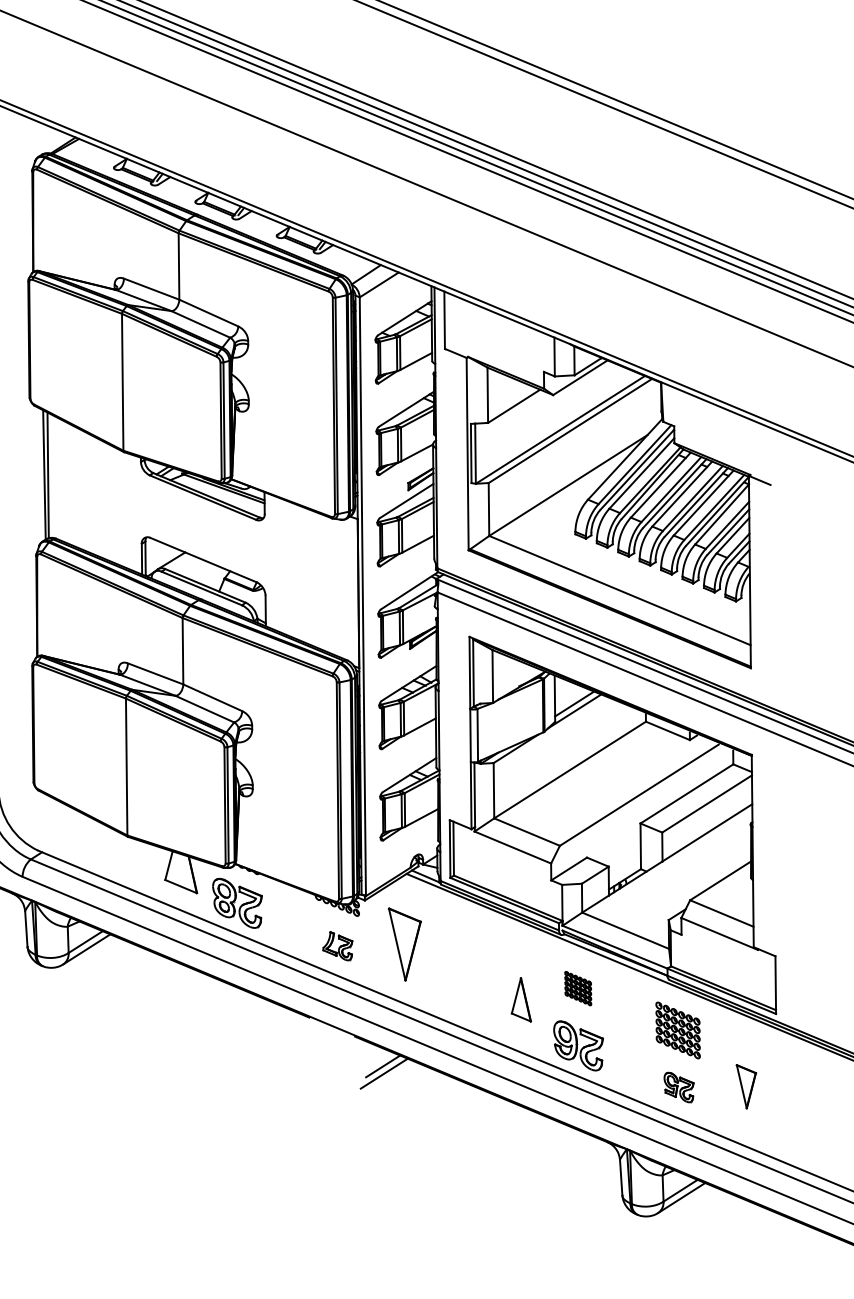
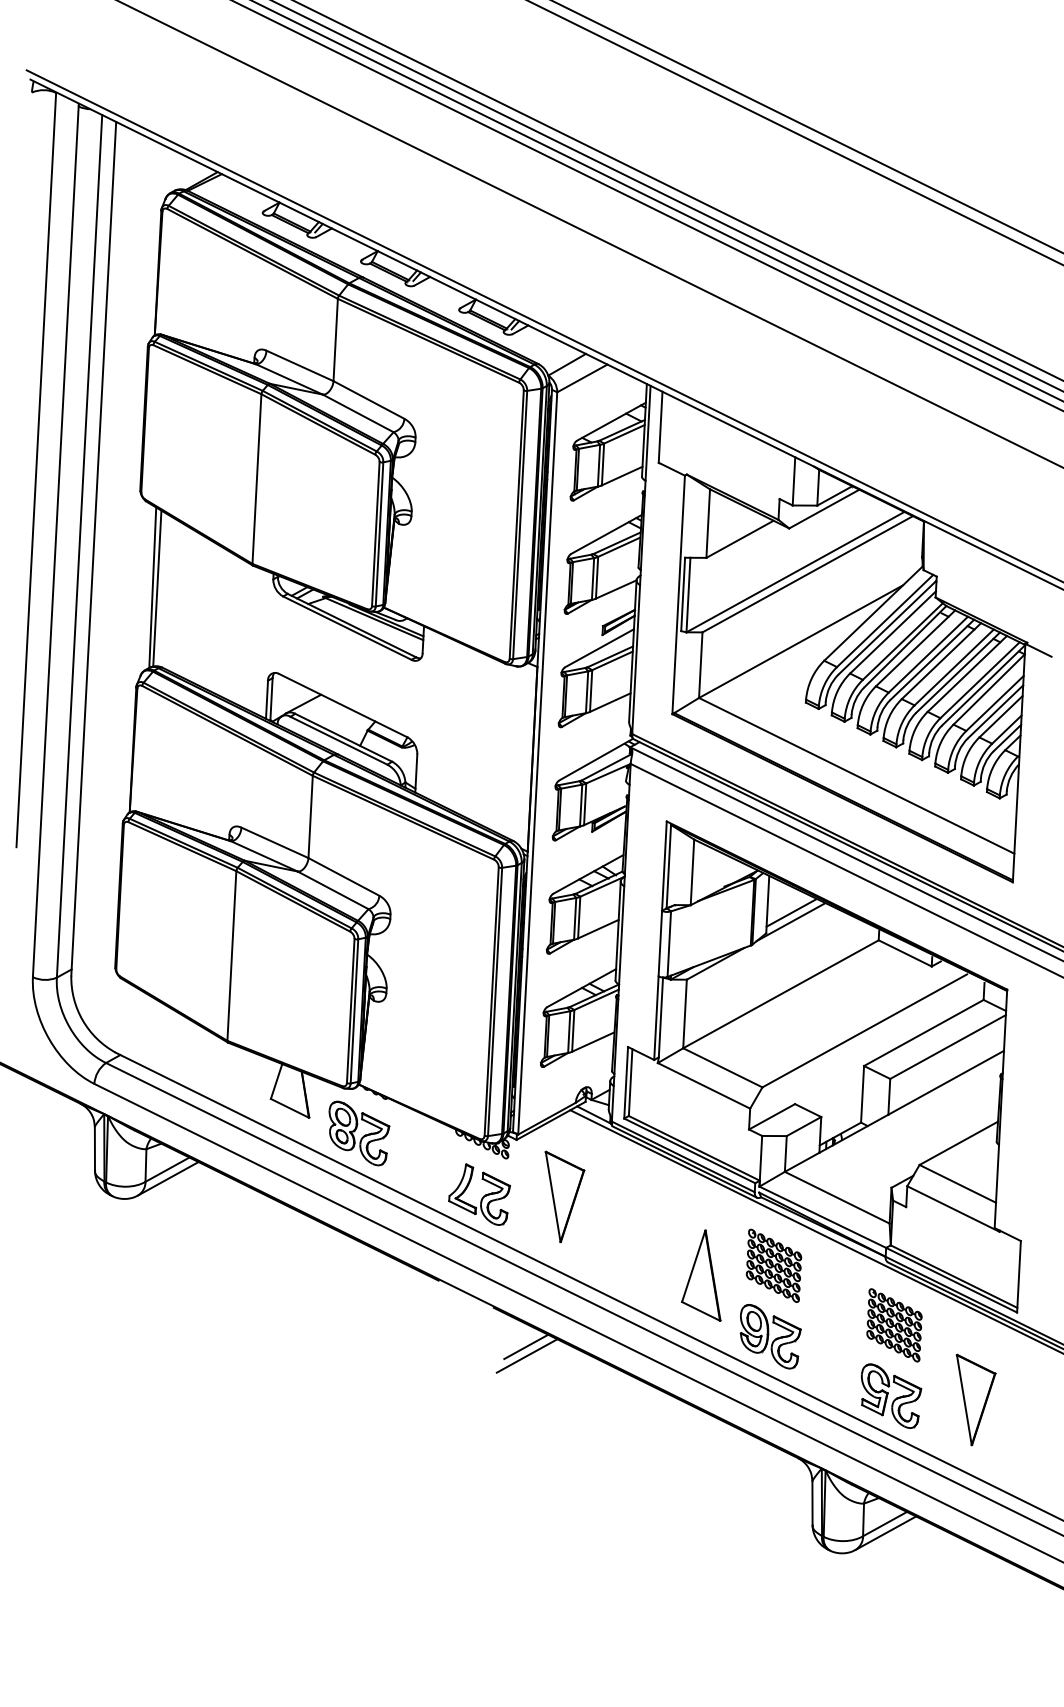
part: (337, 946) -> (479, 1194), size x1.67
part: (577, 988) -> (773, 1265), size x1.67
part: (520, 1000) -> (701, 1275), size x1.67
part: (747, 1085) -> (975, 1399), size x1.67
part: (679, 1087) -> (891, 1395), size x1.67

